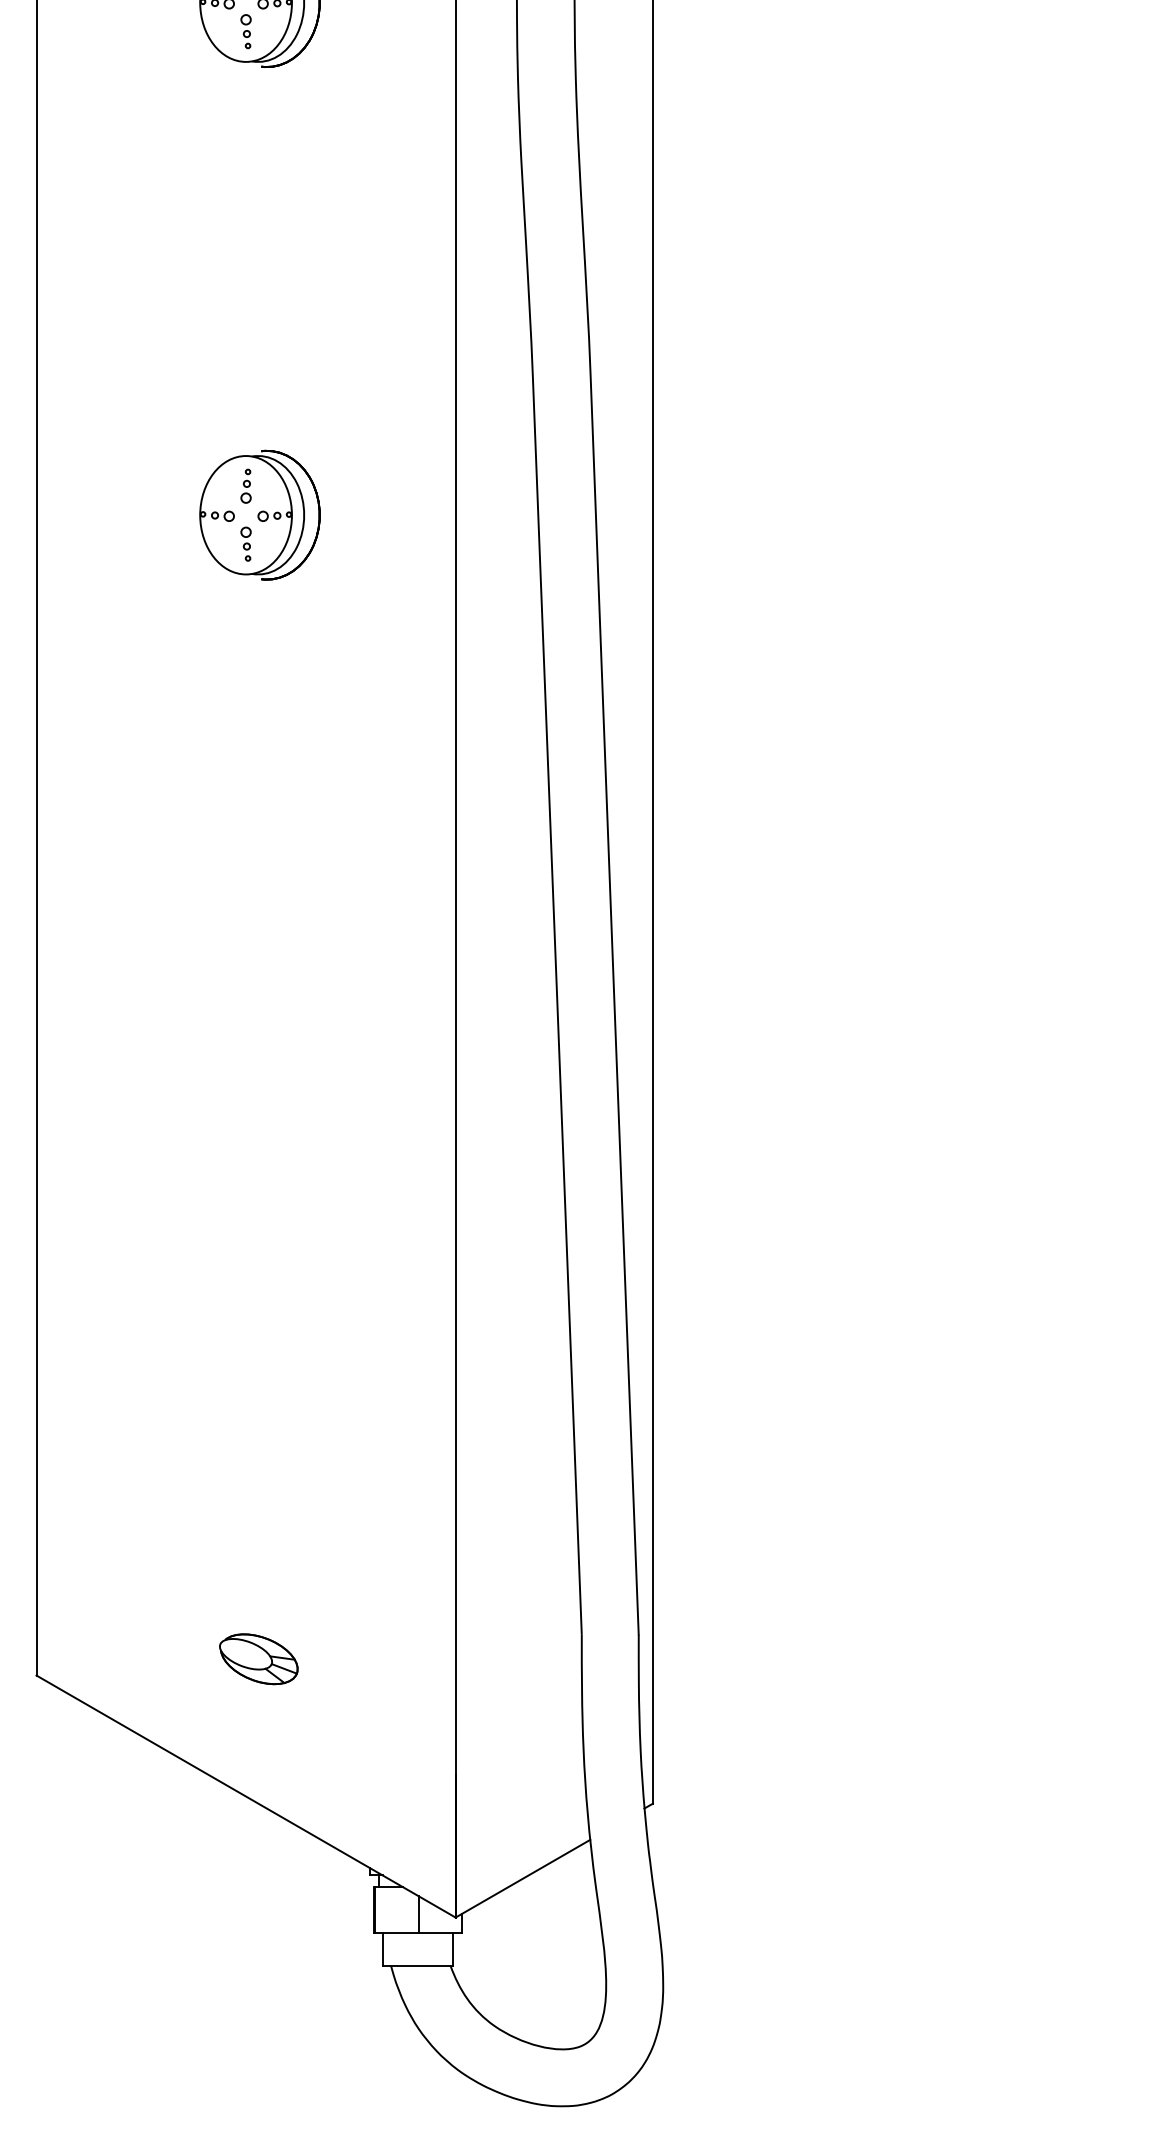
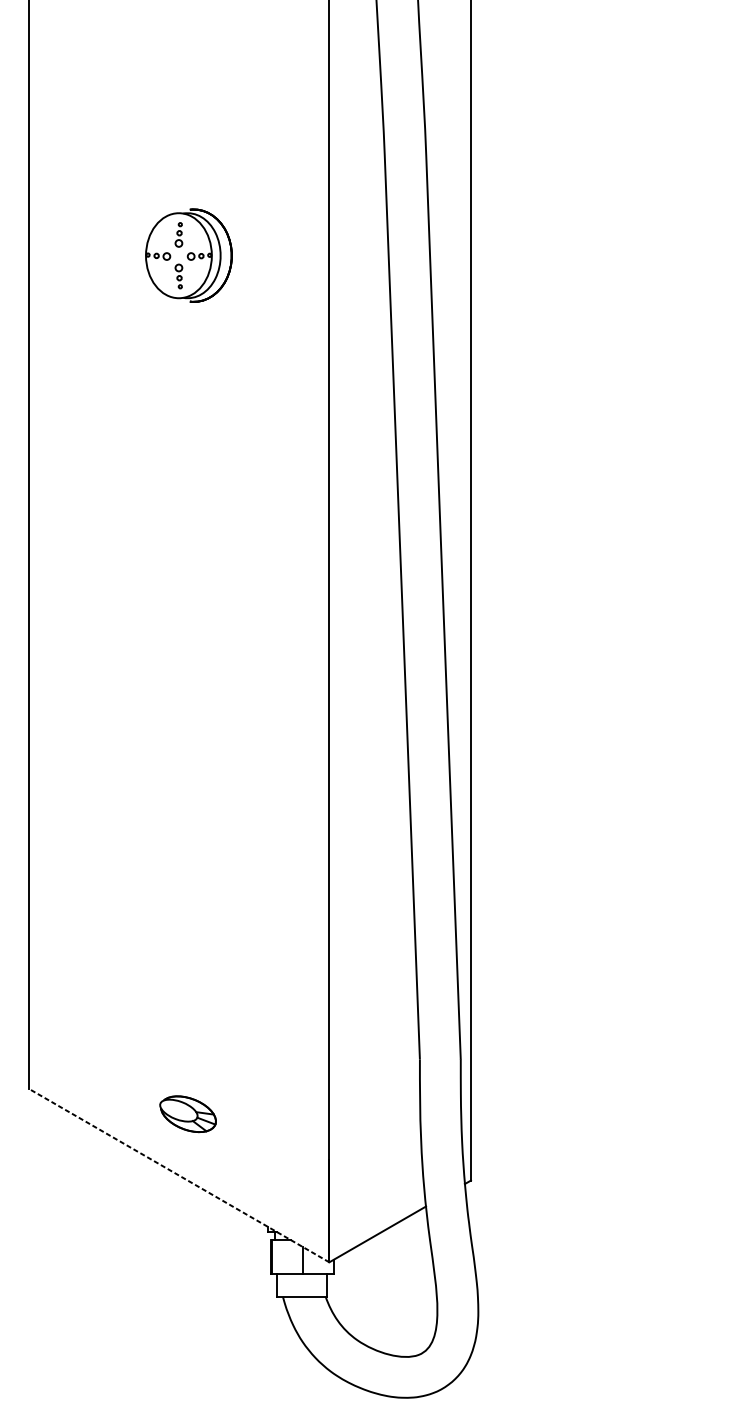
part: (258, 1659) -> (187, 1114), moved
line: (246, 1796) -> (179, 1175), solid -> dashed

